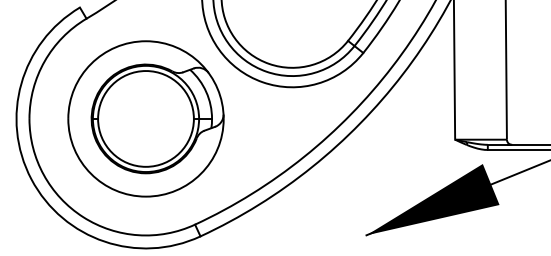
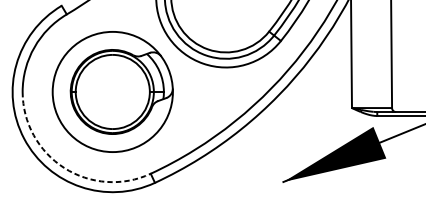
arc: (83, 217) -> (64, 168), solid -> dashed

